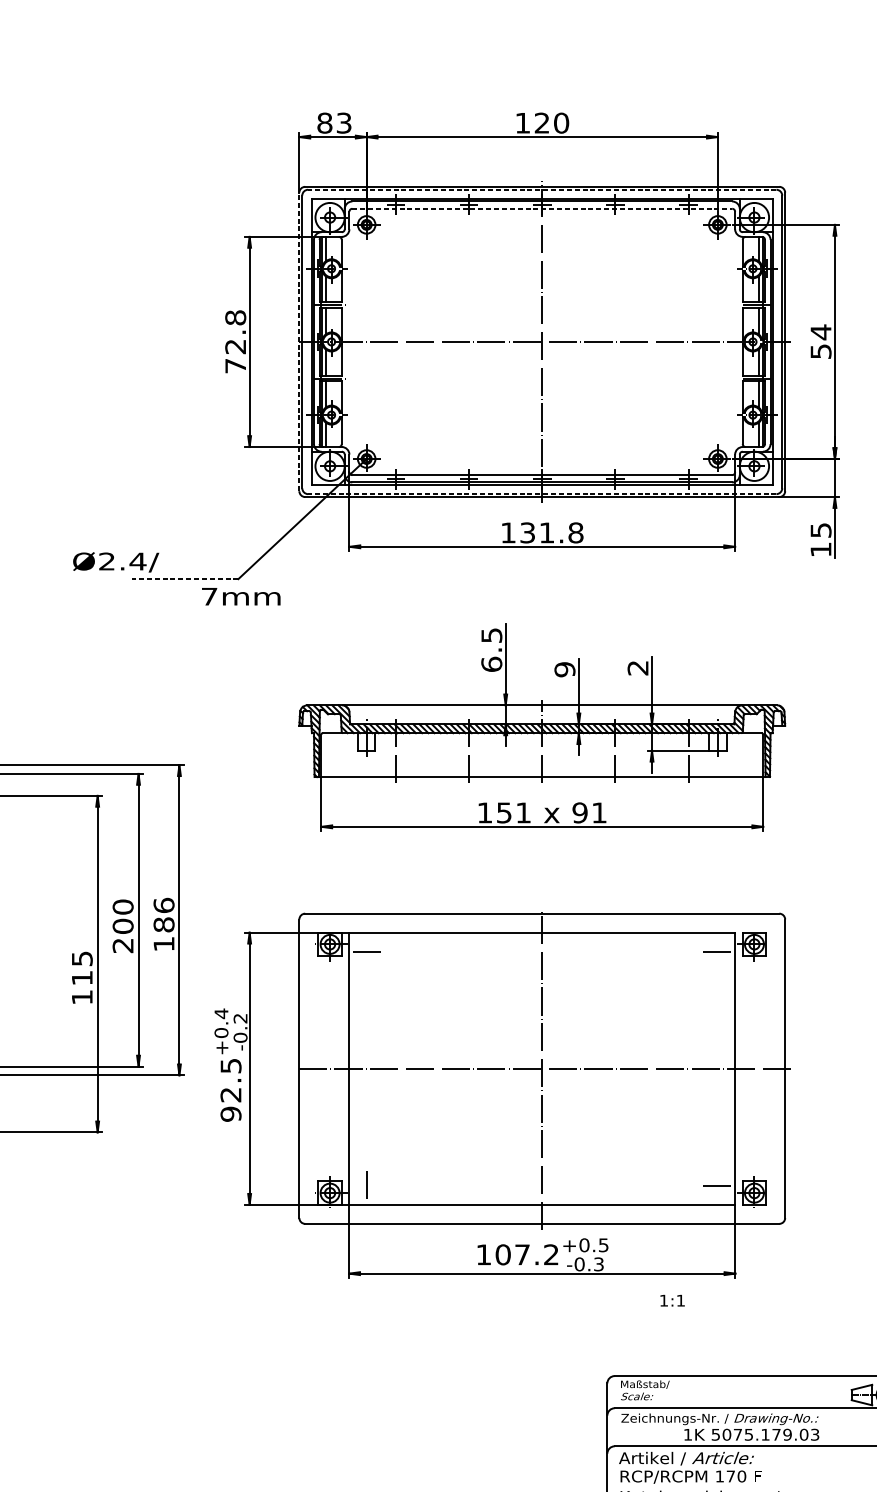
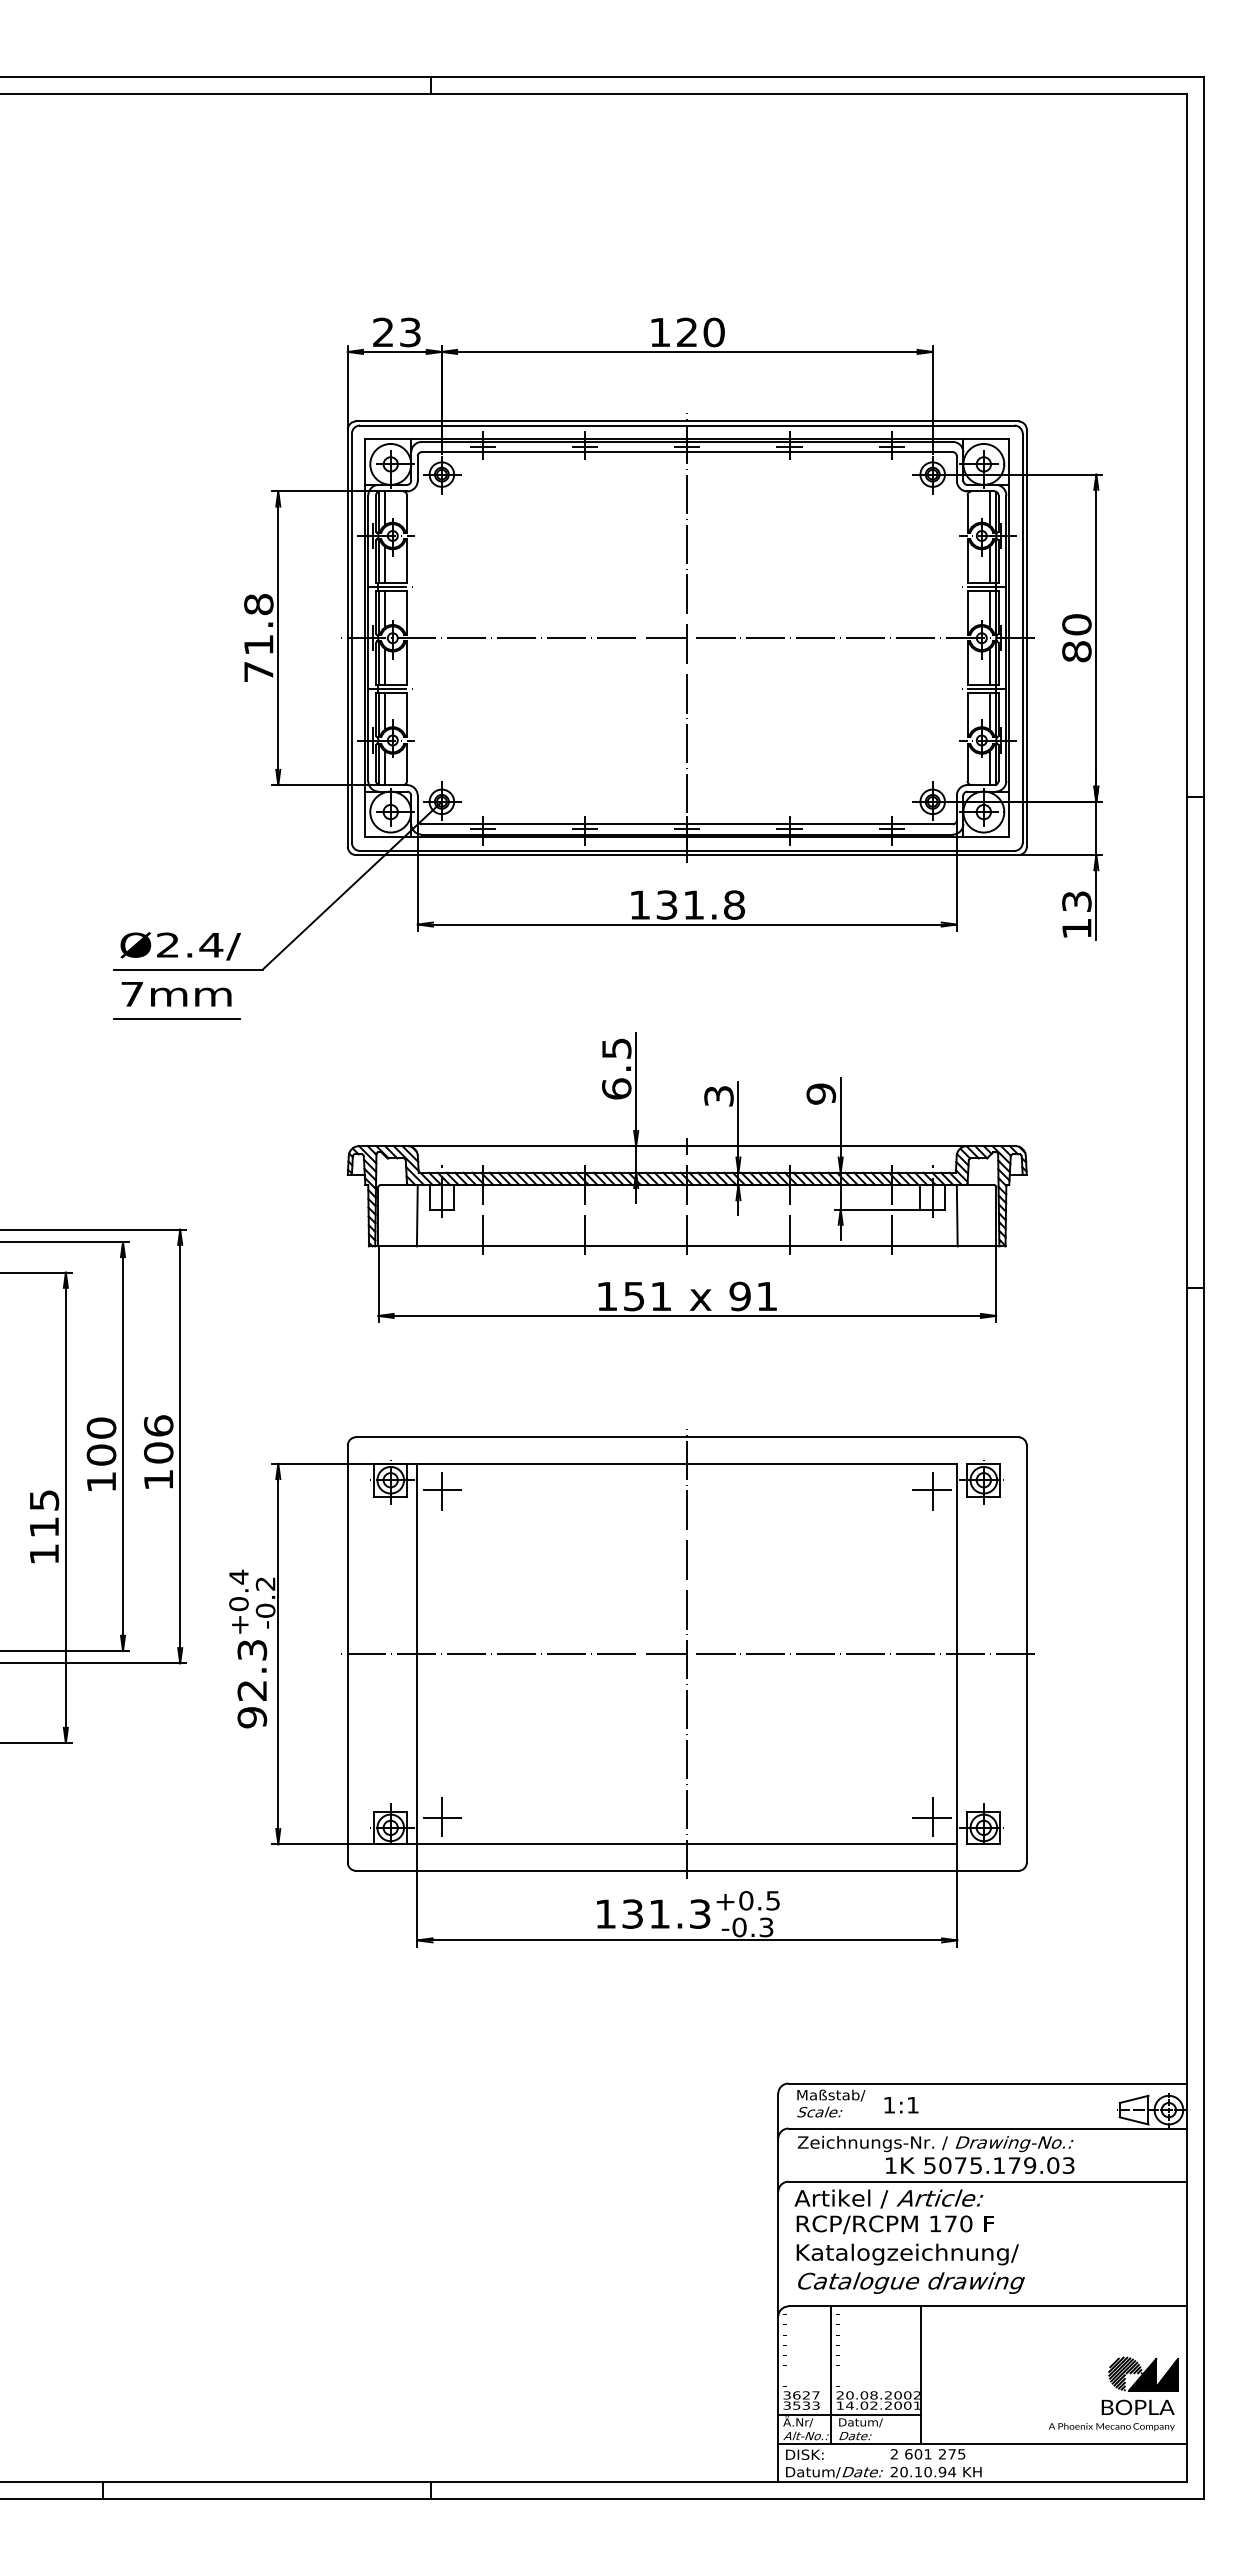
text: (324, 123) -> (383, 332), 83 -> 23
line: (541, 189) -> (686, 425), dashed -> solid
line: (542, 209) -> (687, 452), dashed -> solid
text: (820, 341) -> (1076, 637), 54 -> 80
line: (299, 342) -> (347, 638), dashed -> solid
text: (235, 347) -> (258, 645), 72.8 -> 71.8
line: (541, 493) -> (686, 850), dashed -> solid
text: (820, 530) -> (1076, 901), 15 -> 13
text: (115, 562) -> (180, 946), moved
line: (184, 578) -> (187, 969), dashed -> solid
text: (241, 596) -> (176, 994), moved
line: (176, 614) -> (176, 1018), added
text: (638, 667) -> (821, 1093), 2 -> 9
text: (564, 669) -> (718, 1095), 9 -> 3
line: (348, 754) -> (416, 1215), added
line: (734, 754) -> (956, 1215), added
text: (163, 924) -> (158, 1452), 186 -> 106
text: (122, 946) -> (100, 1482), 200 -> 100
line: (366, 951) -> (441, 1490), added
line: (717, 951) -> (932, 1490), added
text: (230, 1065) -> (251, 1649), 92.5 -> 92.3
line: (366, 1185) -> (441, 1817), added
line: (717, 1185) -> (932, 1817), added
text: (527, 1254) -> (666, 1913), 107.2 -> 131.3
text: (672, 1300) -> (901, 2105), moved

